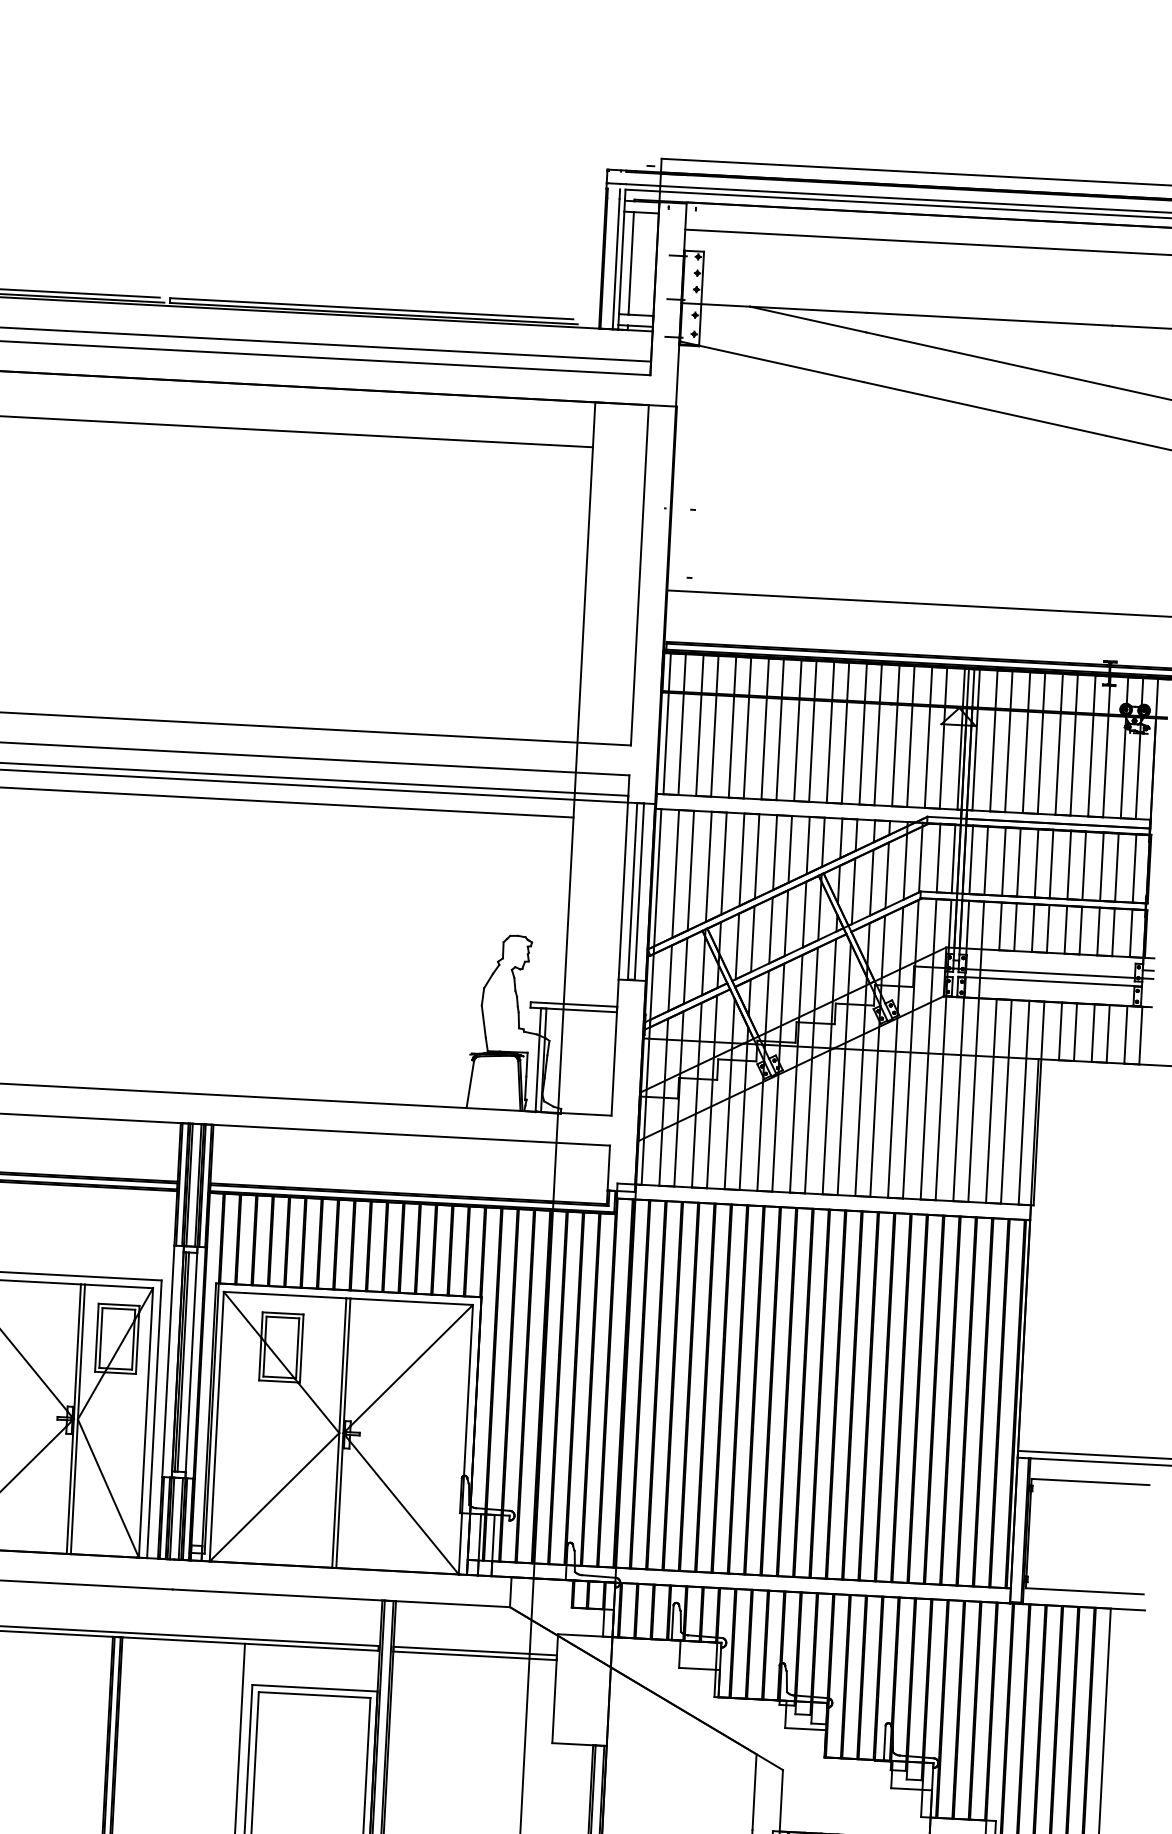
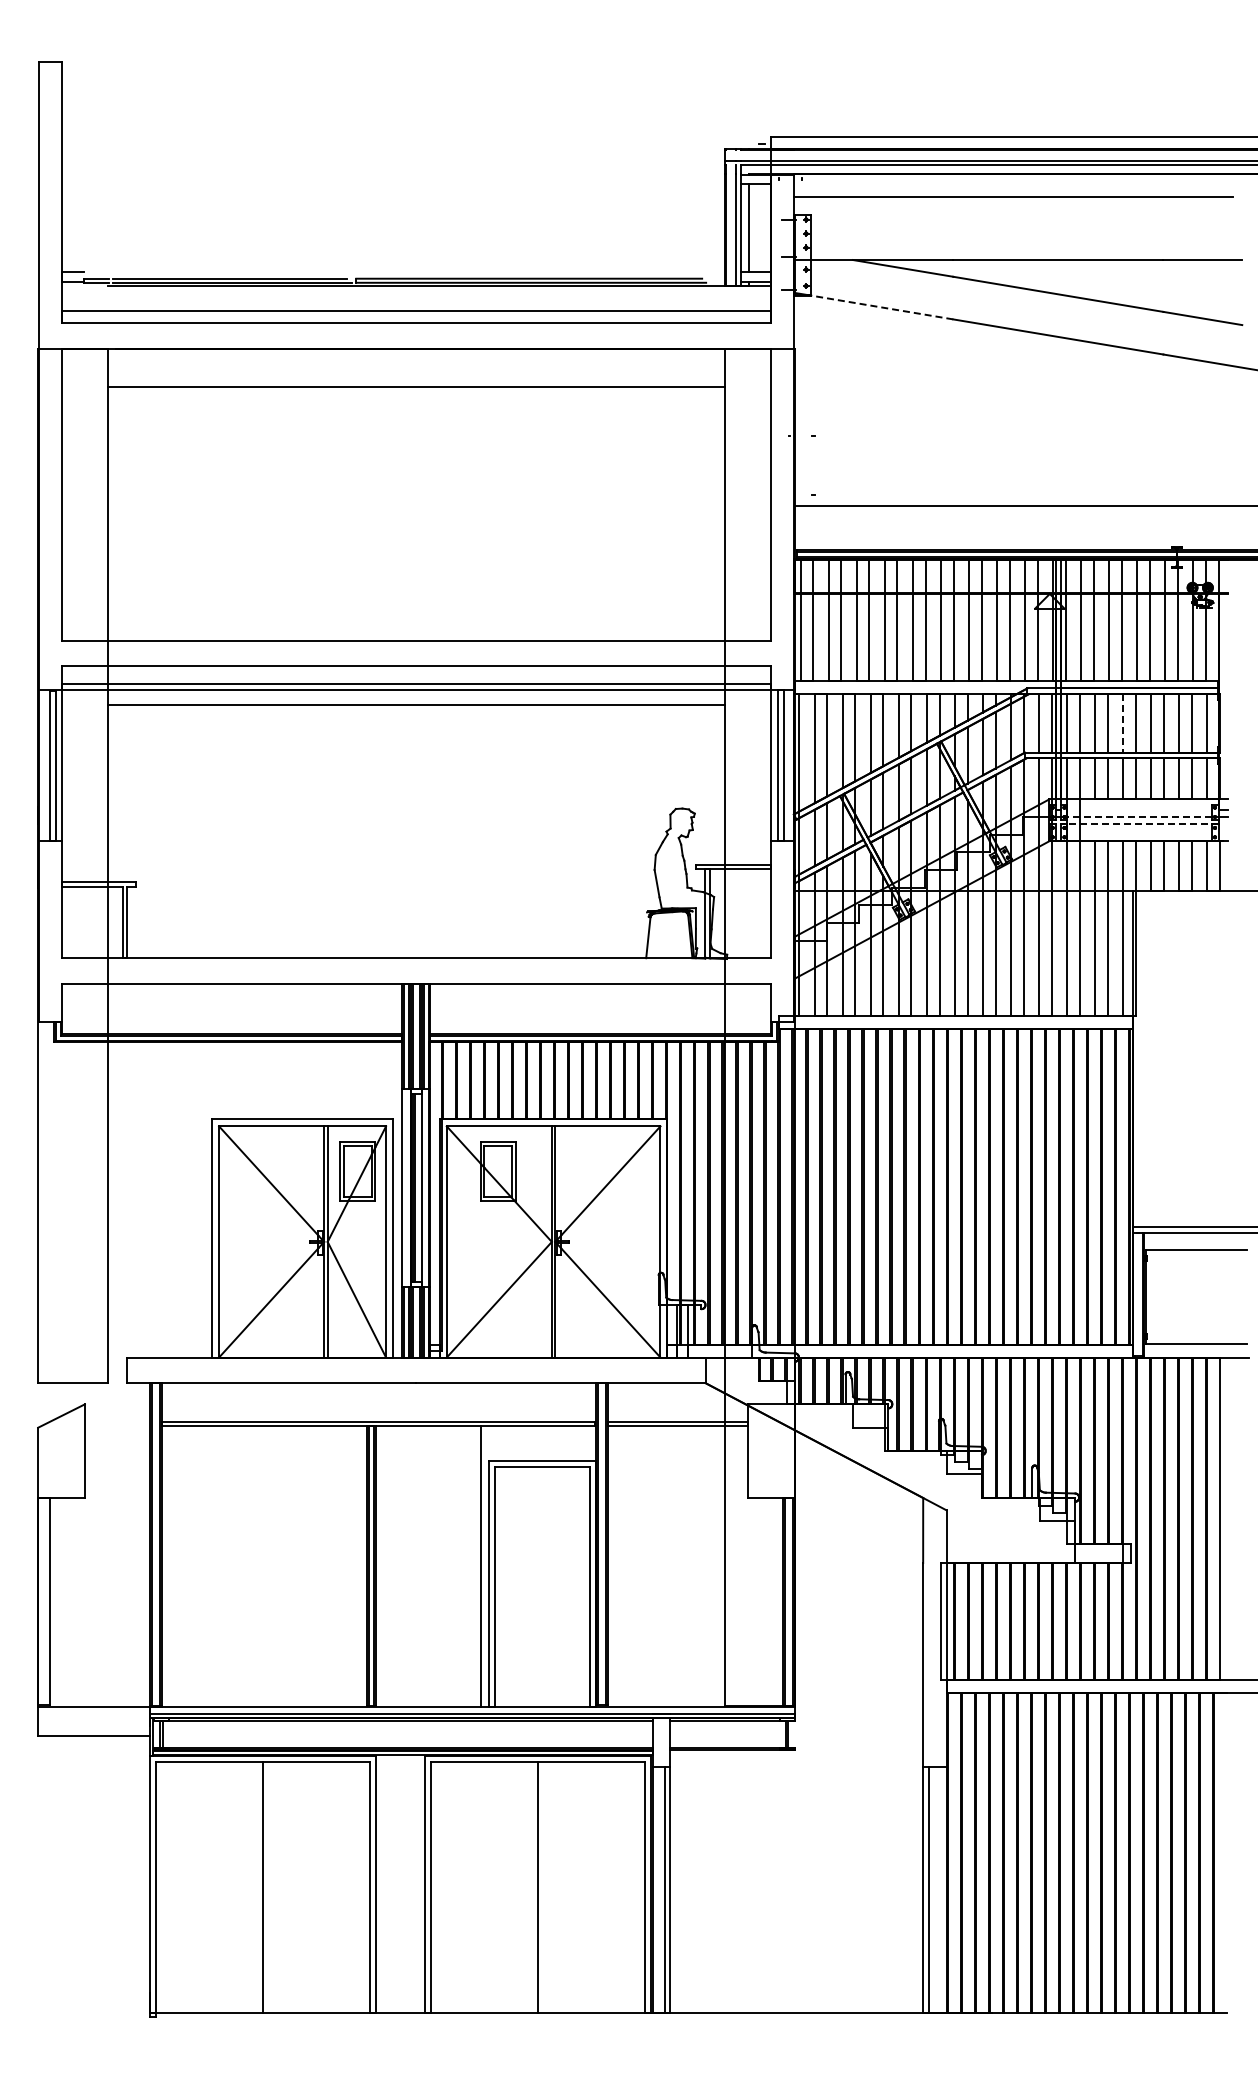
line: (780, 363) -> (881, 307), solid -> dashed
line: (1036, 863) -> (1122, 723), solid -> dashed
line: (1050, 974) -> (1139, 817), solid -> dashed
line: (1049, 981) -> (1139, 823), solid -> dashed

